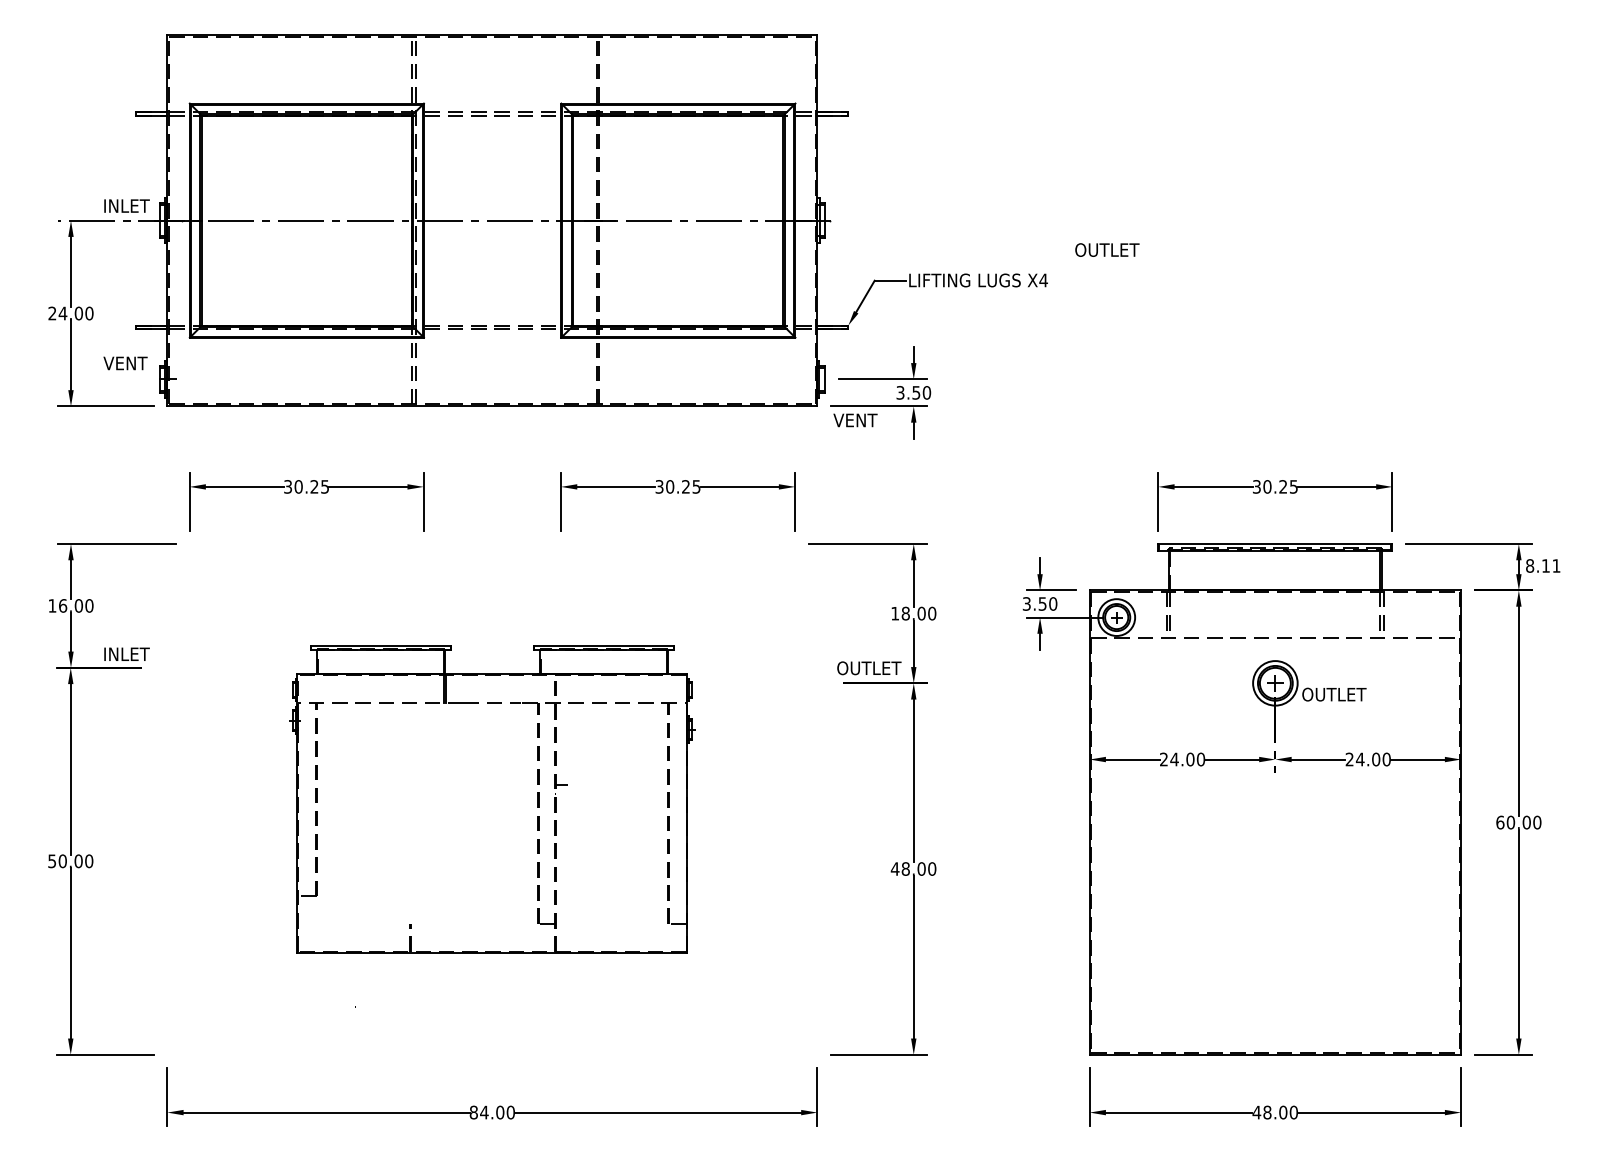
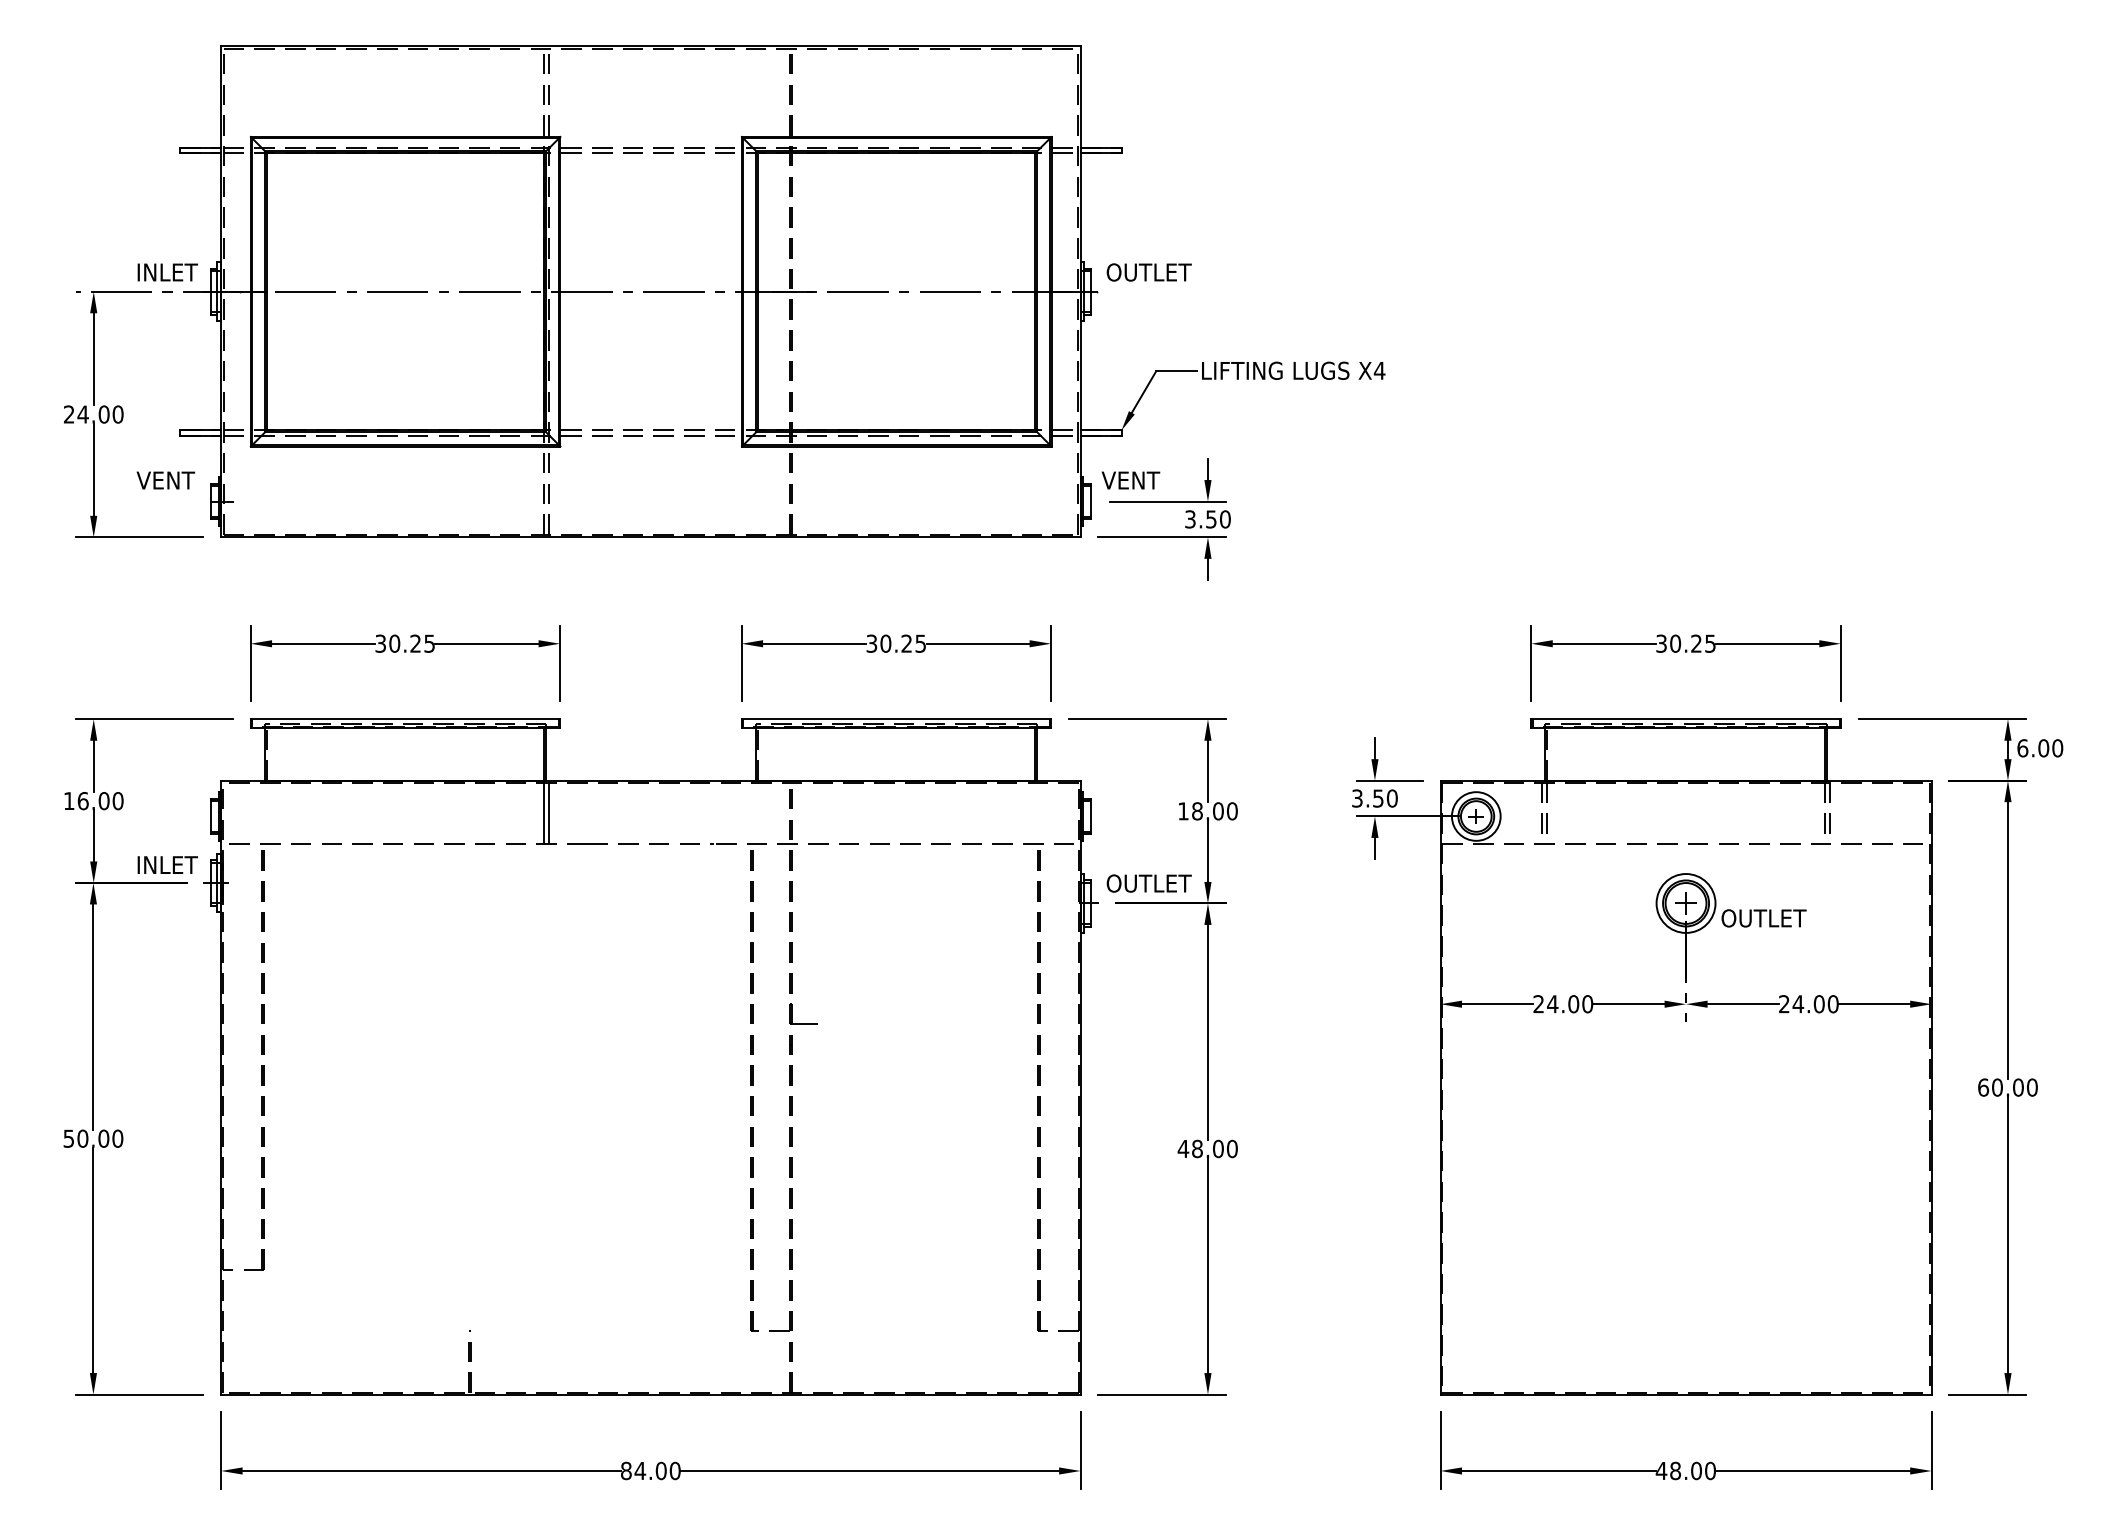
text: (1107, 249) -> (1149, 271), moved
text: (855, 420) -> (1130, 480), moved
text: (1543, 565) -> (2040, 747), 8.11 -> 6.00
part: (492, 799) -> (651, 1057), size x1.67

